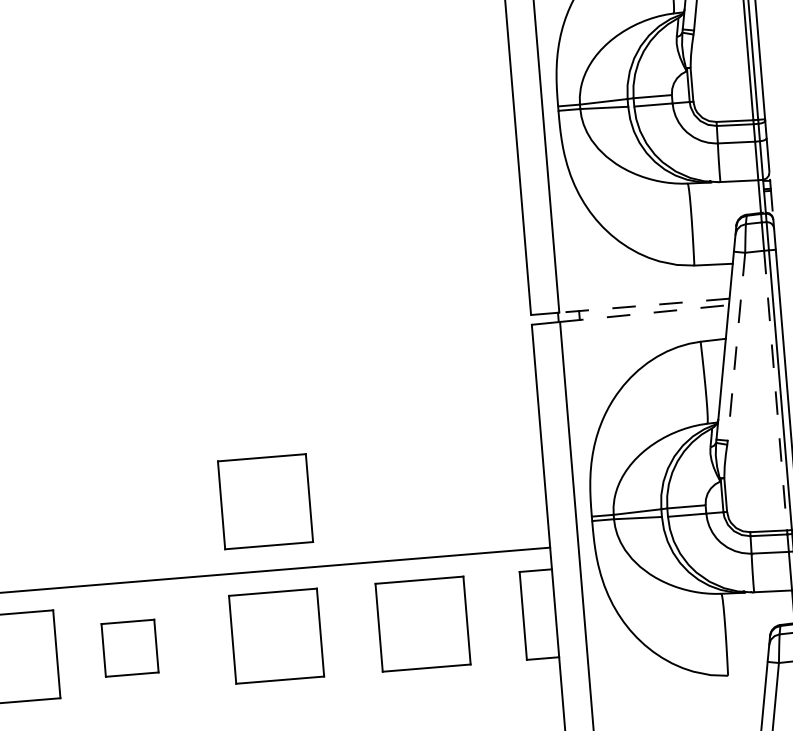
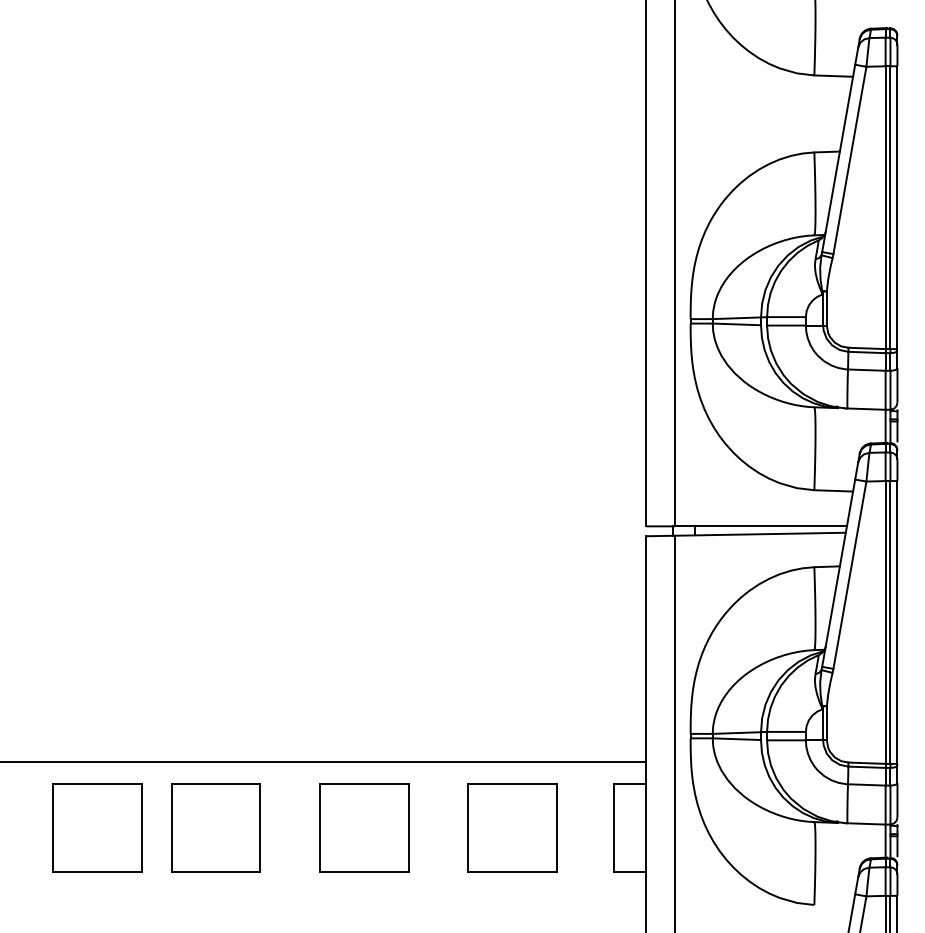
line: (644, 305) -> (760, 526), dashed -> solid
line: (644, 313) -> (760, 534), dashed -> solid
line: (736, 347) -> (849, 575), dashed -> solid
line: (775, 390) -> (885, 622), dashed -> solid
part: (265, 501) -> (364, 691), removed
part: (129, 647) -> (215, 827), size x1.67

